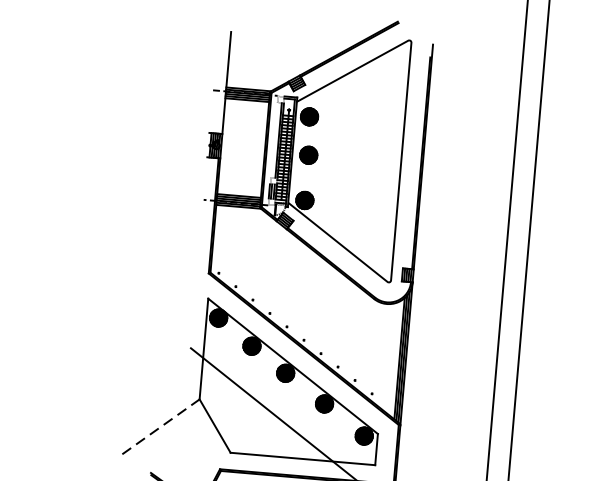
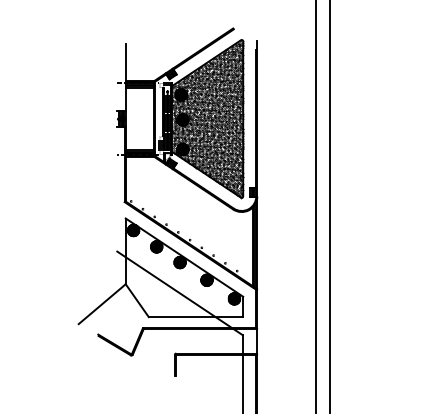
hatch: (346, 156) -> (207, 118), added
line: (161, 427) -> (102, 304), dashed -> solid

